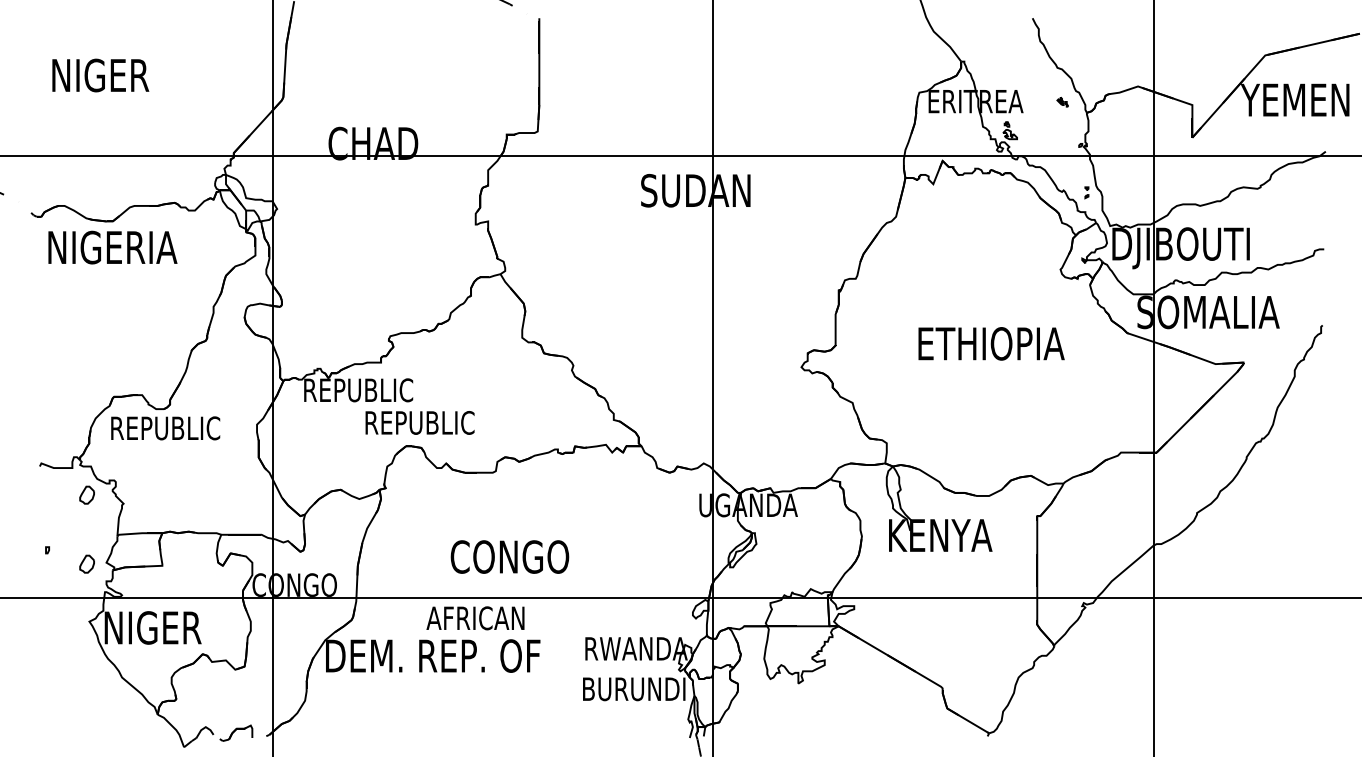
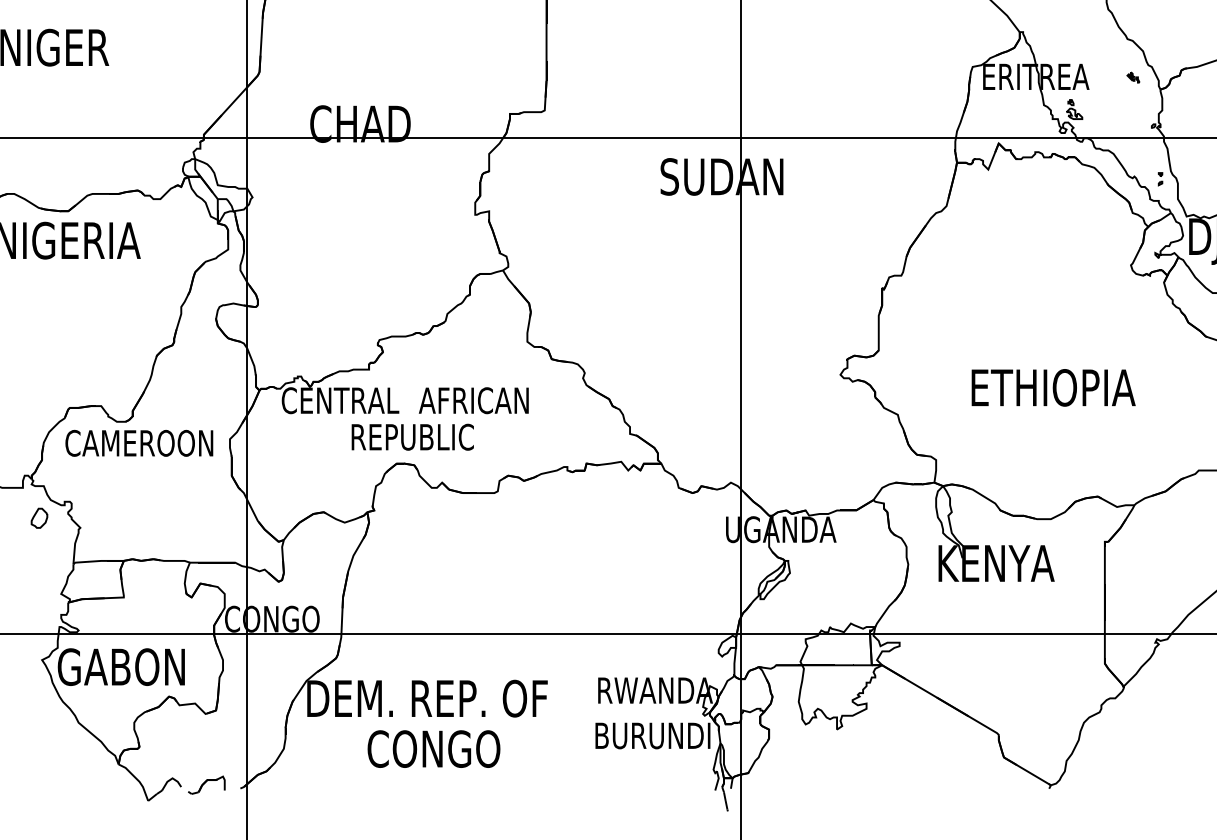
text: (991, 343) -> (1053, 387), moved
text: (358, 390) -> (343, 400), REPUBLIC -> CENTRAL
text: (175, 428) -> (138, 443), REPUBLIC -> CAMEROON
text: (509, 556) -> (433, 748), moved
part: (86, 563) -> (38, 594), removed
text: (475, 618) -> (473, 400), moved
text: (159, 627) -> (120, 666), NIGER -> GABON

